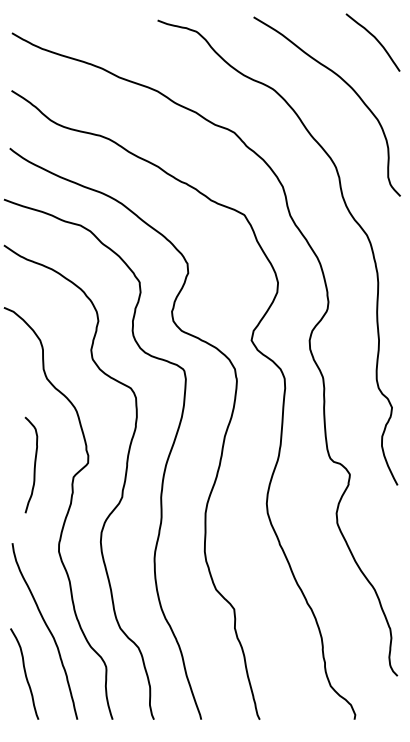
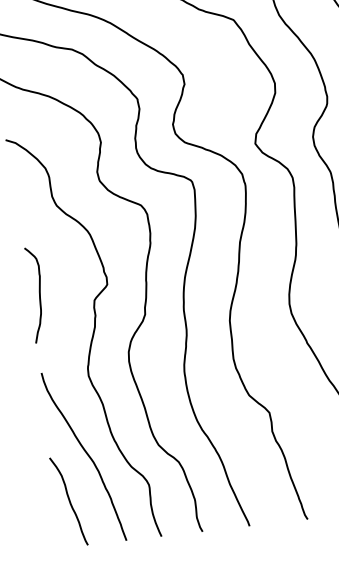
curve: (34, 464) -> (39, 294), moved

